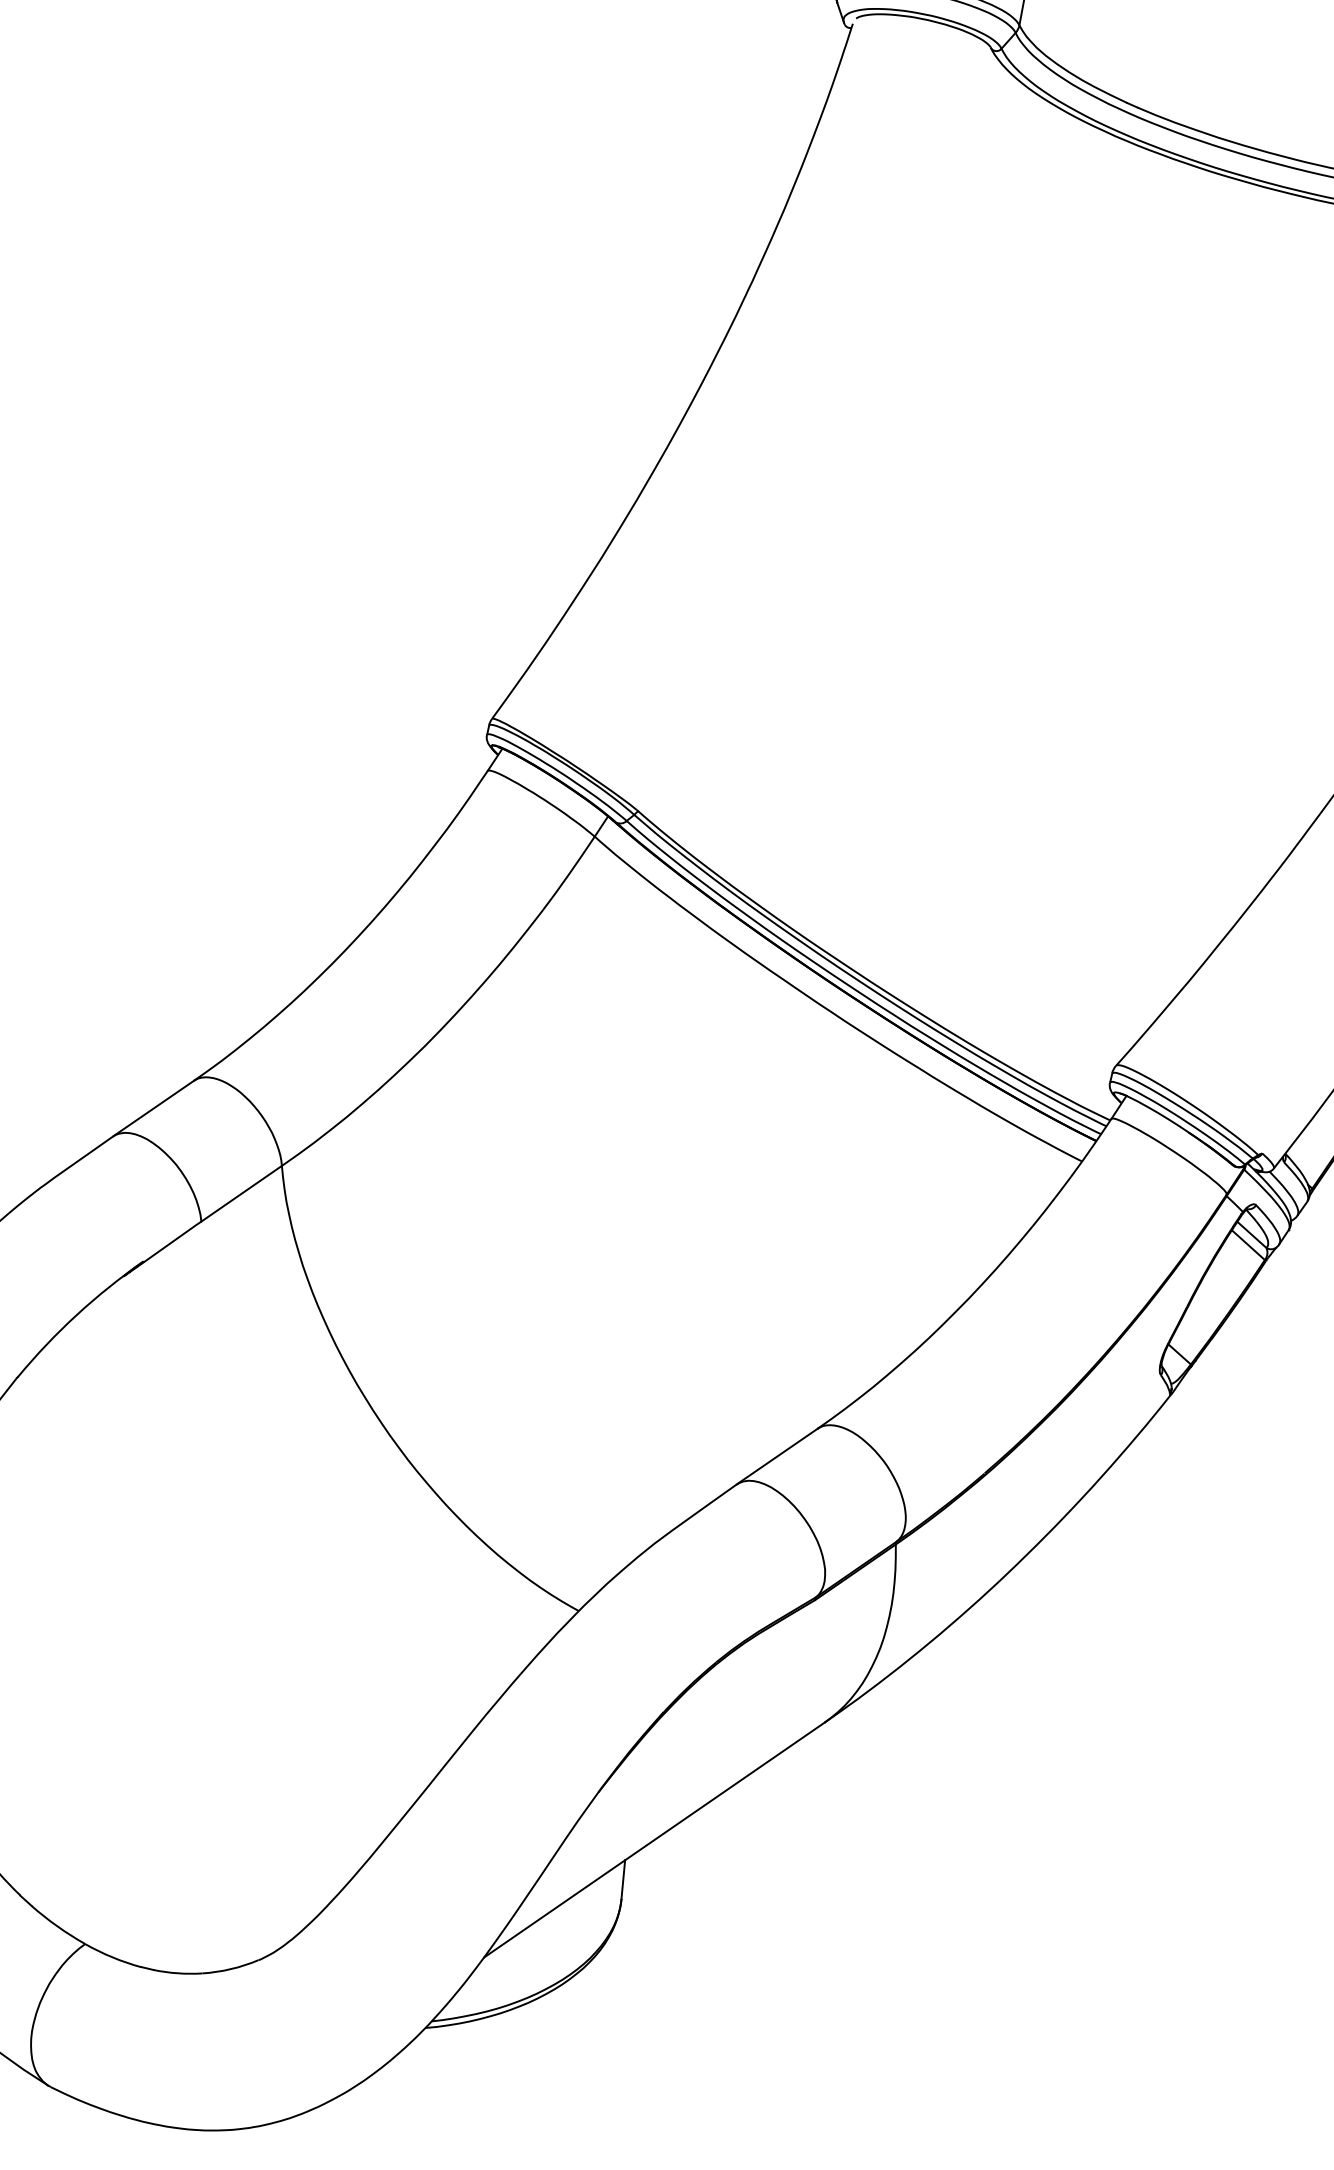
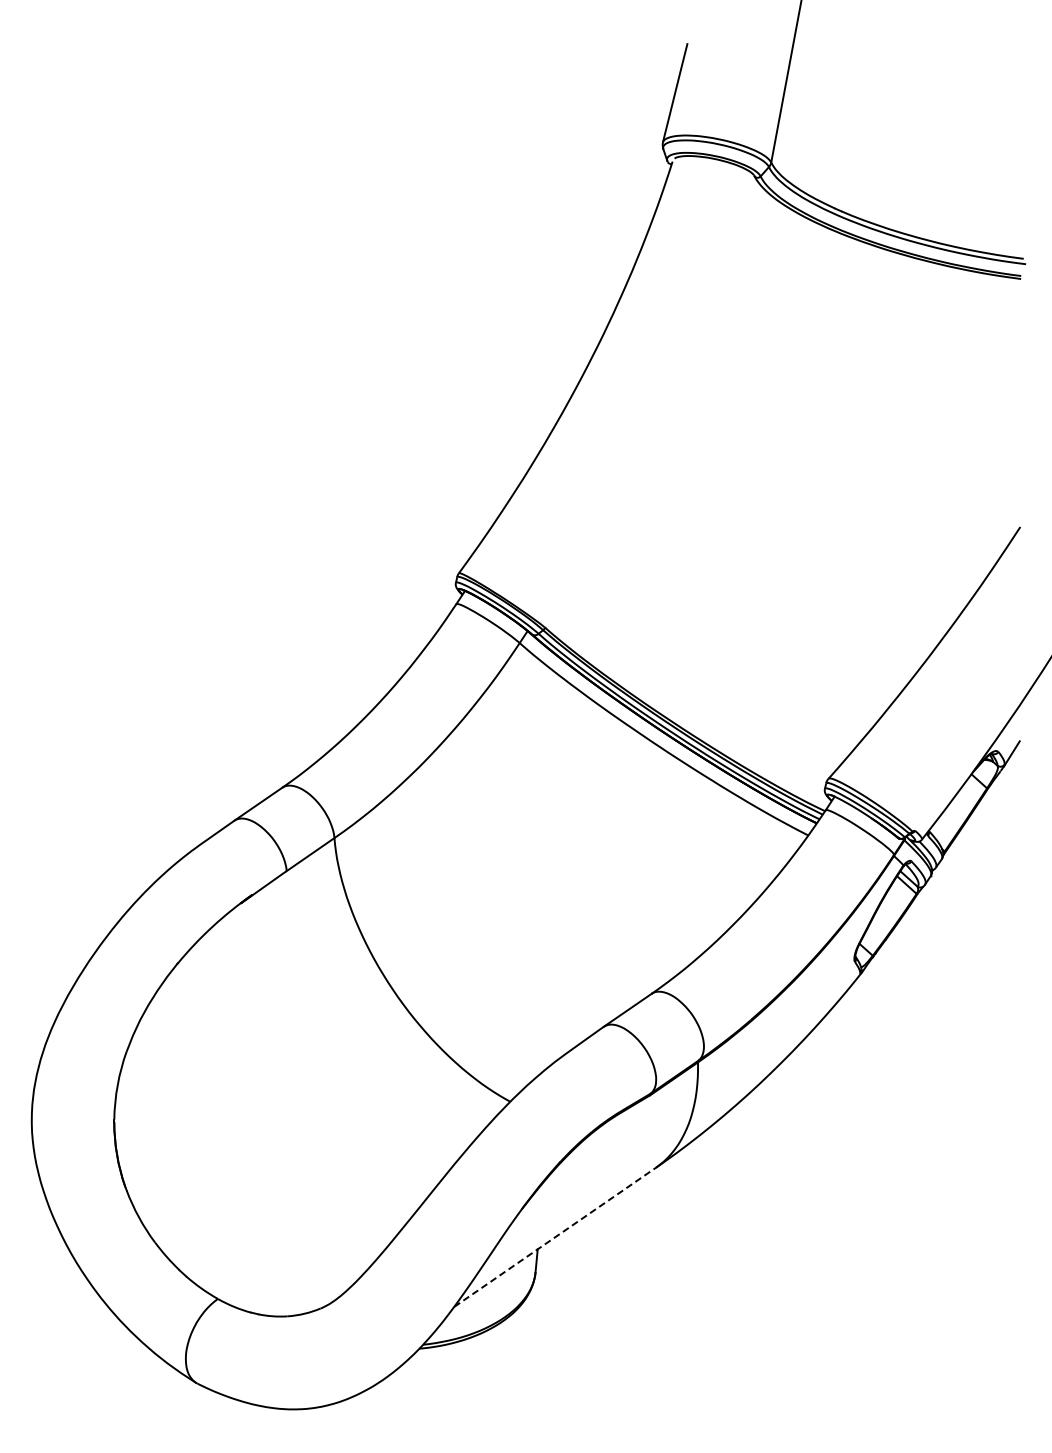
line: (655, 1840) -> (555, 1237), solid -> dashed

